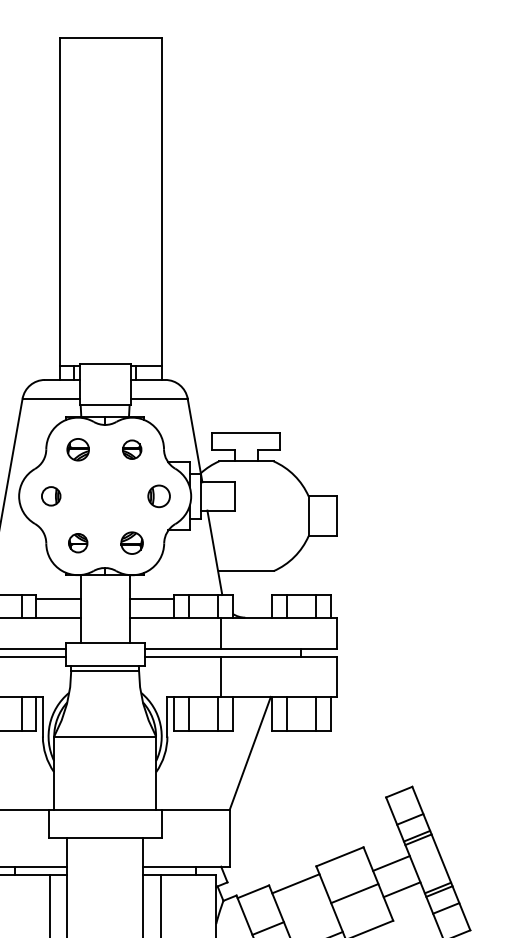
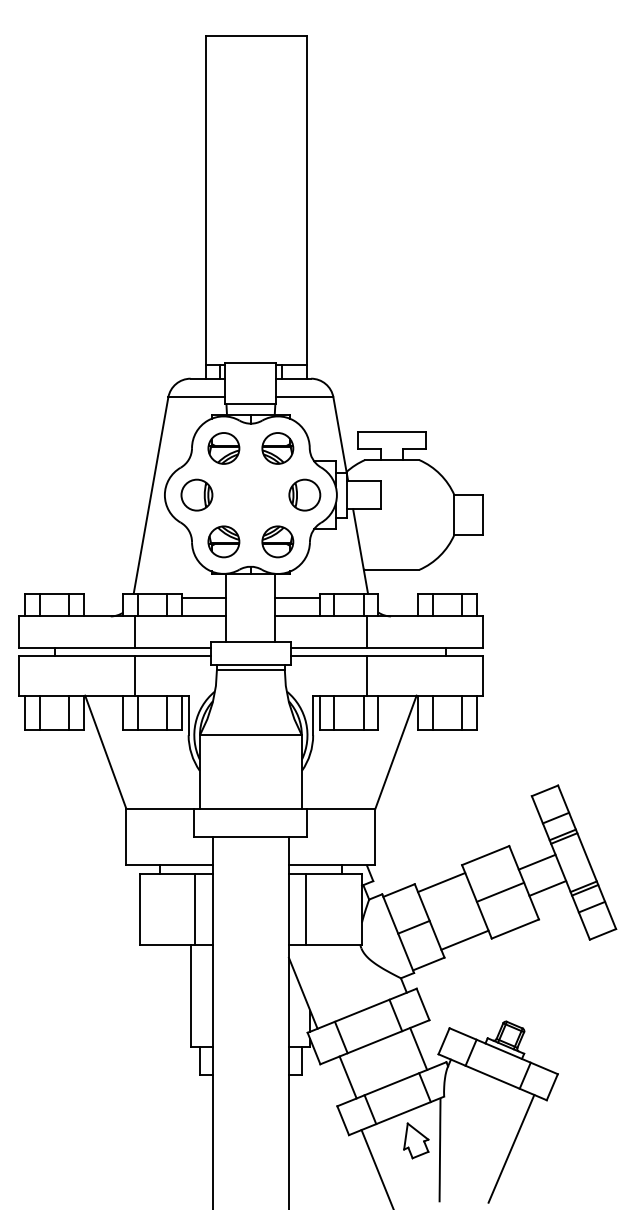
part: (77, 449) -> (223, 448), size x1.43
part: (131, 449) -> (277, 448), size x1.67
part: (50, 495) -> (196, 494), size x1.67
part: (158, 495) -> (304, 494), size x1.43
part: (77, 542) -> (223, 541), size x1.67
part: (131, 542) -> (277, 541), size x1.43

